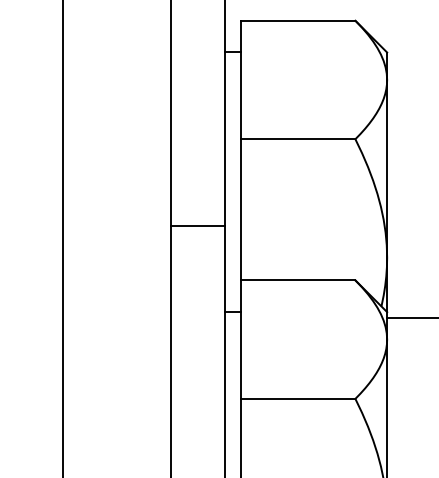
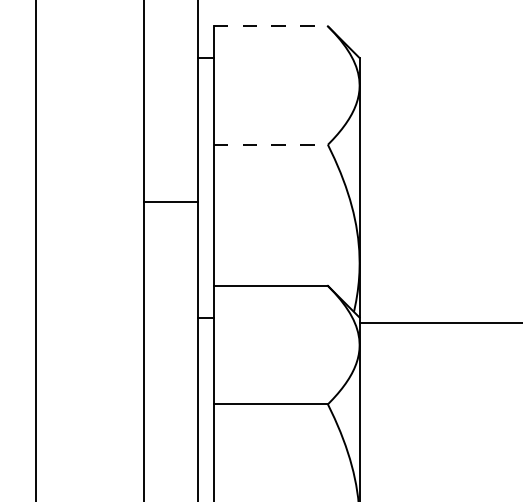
line: (298, 20) -> (271, 26), solid -> dashed
line: (298, 138) -> (271, 144), solid -> dashed
line: (197, 225) -> (170, 202), moved

